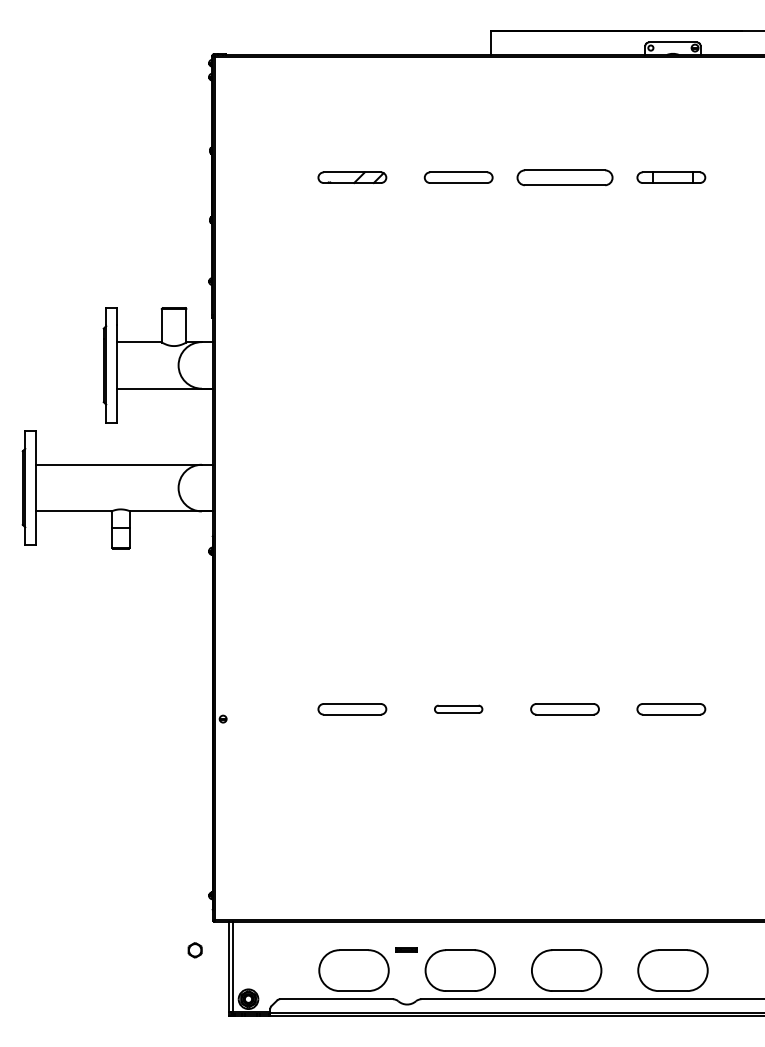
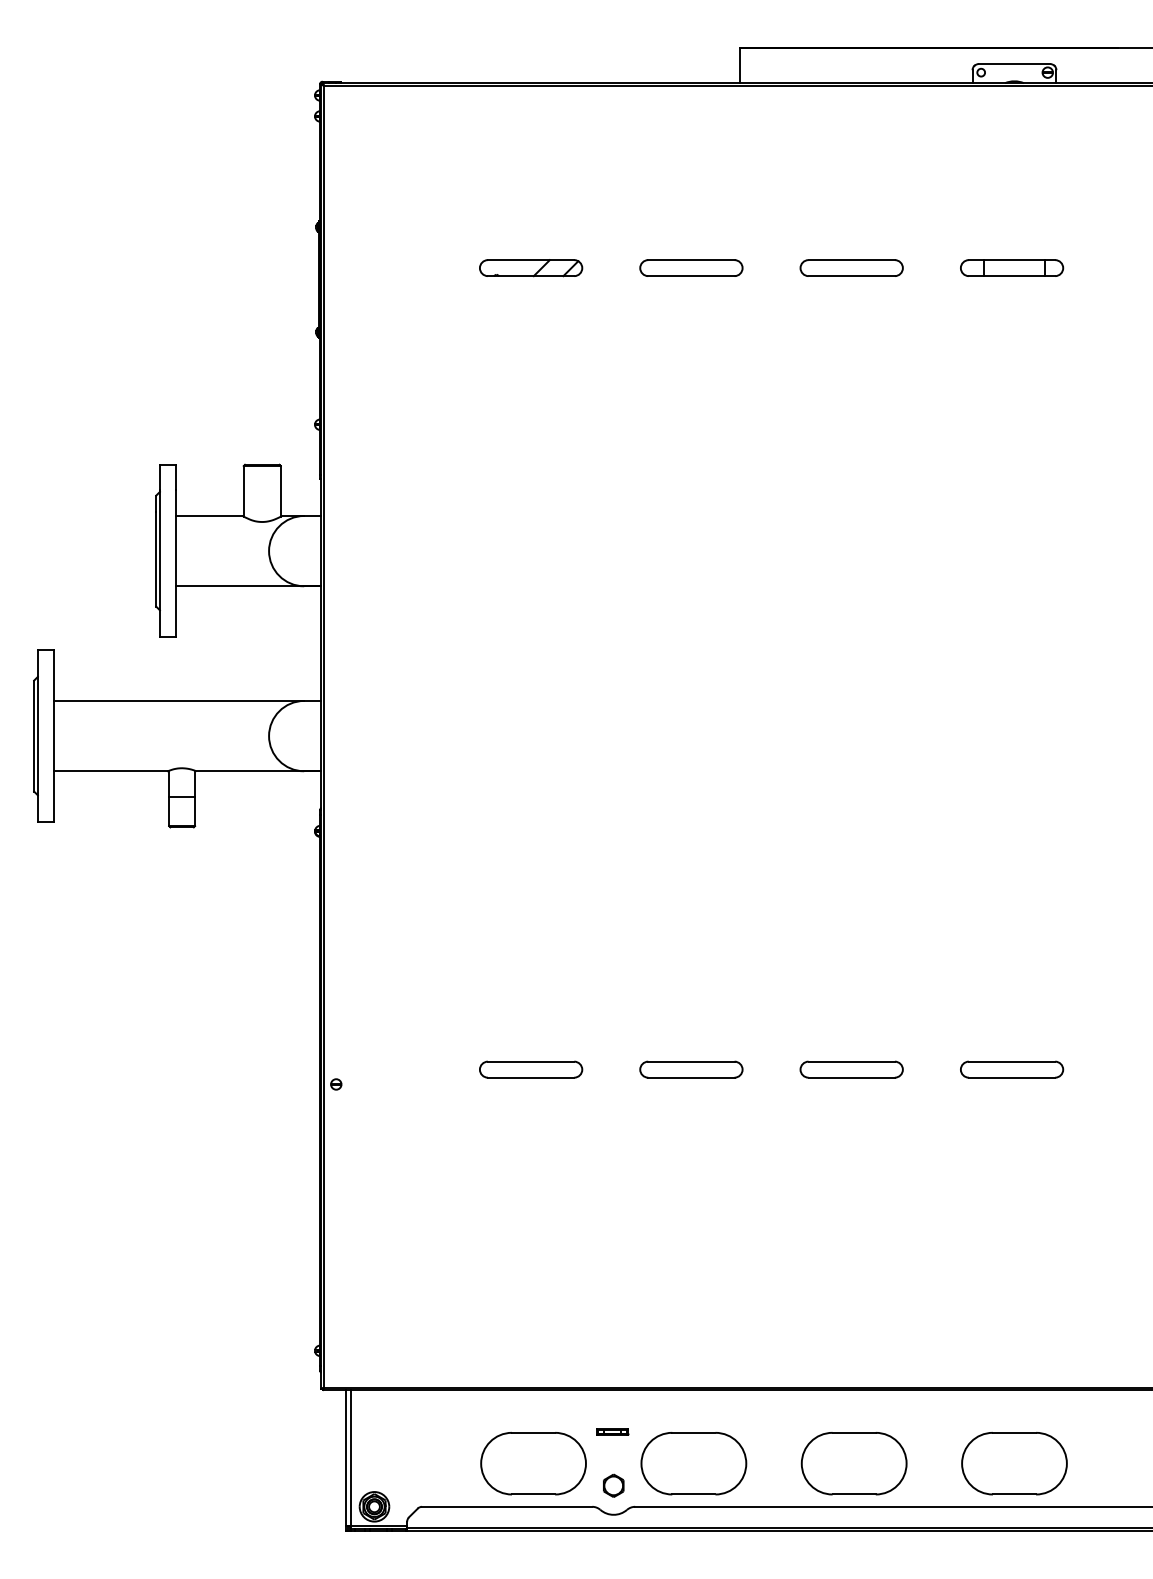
part: (564, 177) -> (850, 267), size x0.71
part: (458, 709) -> (691, 1069), size x1.43
part: (194, 950) -> (612, 1486), moved

